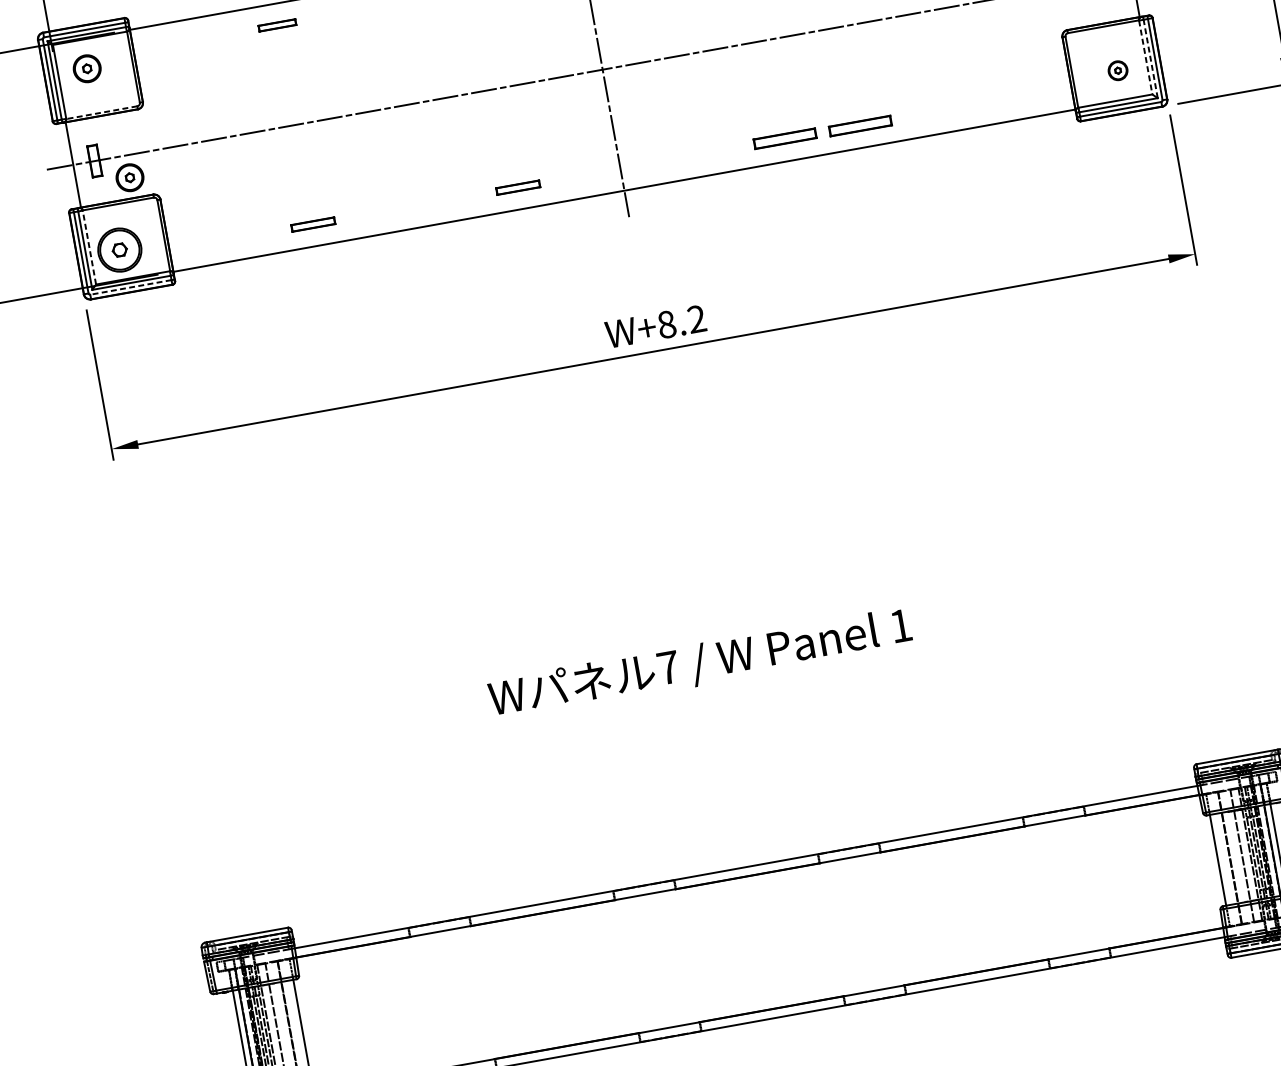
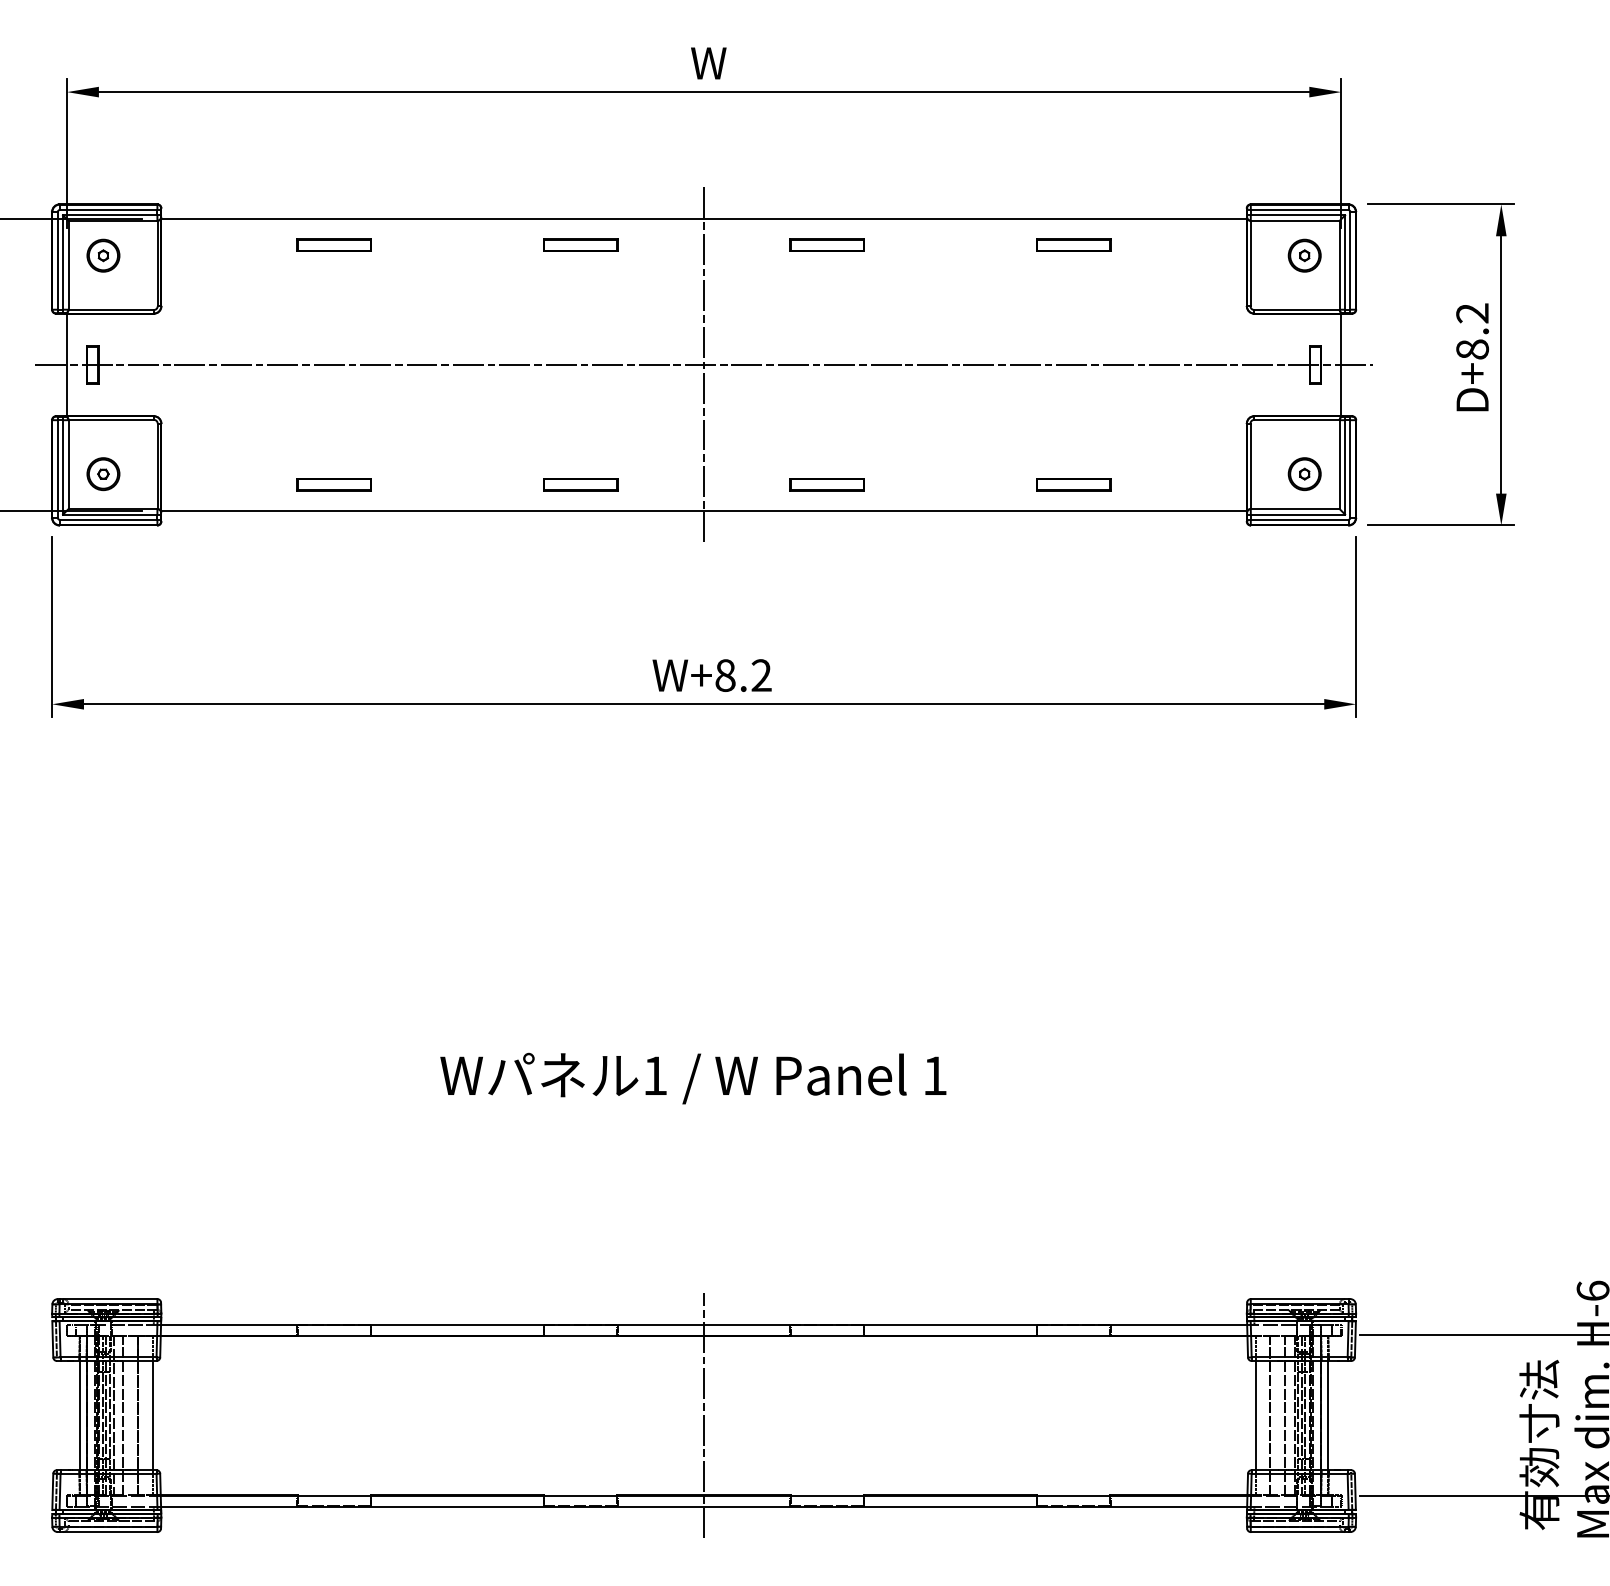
part: (276, 25) -> (333, 244), size x1.67
line: (1145, 58) -> (1339, 465), dashed -> solid
line: (1150, 58) -> (1345, 466), dashed -> solid
part: (1117, 70) -> (1304, 474), size x1.43
line: (101, 112) -> (111, 309), dashed -> solid
part: (860, 125) -> (1073, 484), moved
part: (784, 138) -> (826, 484), moved
part: (130, 177) -> (130, 391), removed
part: (517, 187) -> (580, 484), size x1.43
part: (312, 224) -> (333, 484), size x1.43
line: (89, 247) -> (68, 464), dashed -> solid
part: (119, 250) -> (103, 474), size x0.62
line: (130, 287) -> (108, 519), dashed -> solid
text: (668, 667) -> (655, 1075), 7 -> 1
line: (760, 942) -> (704, 1415), added

